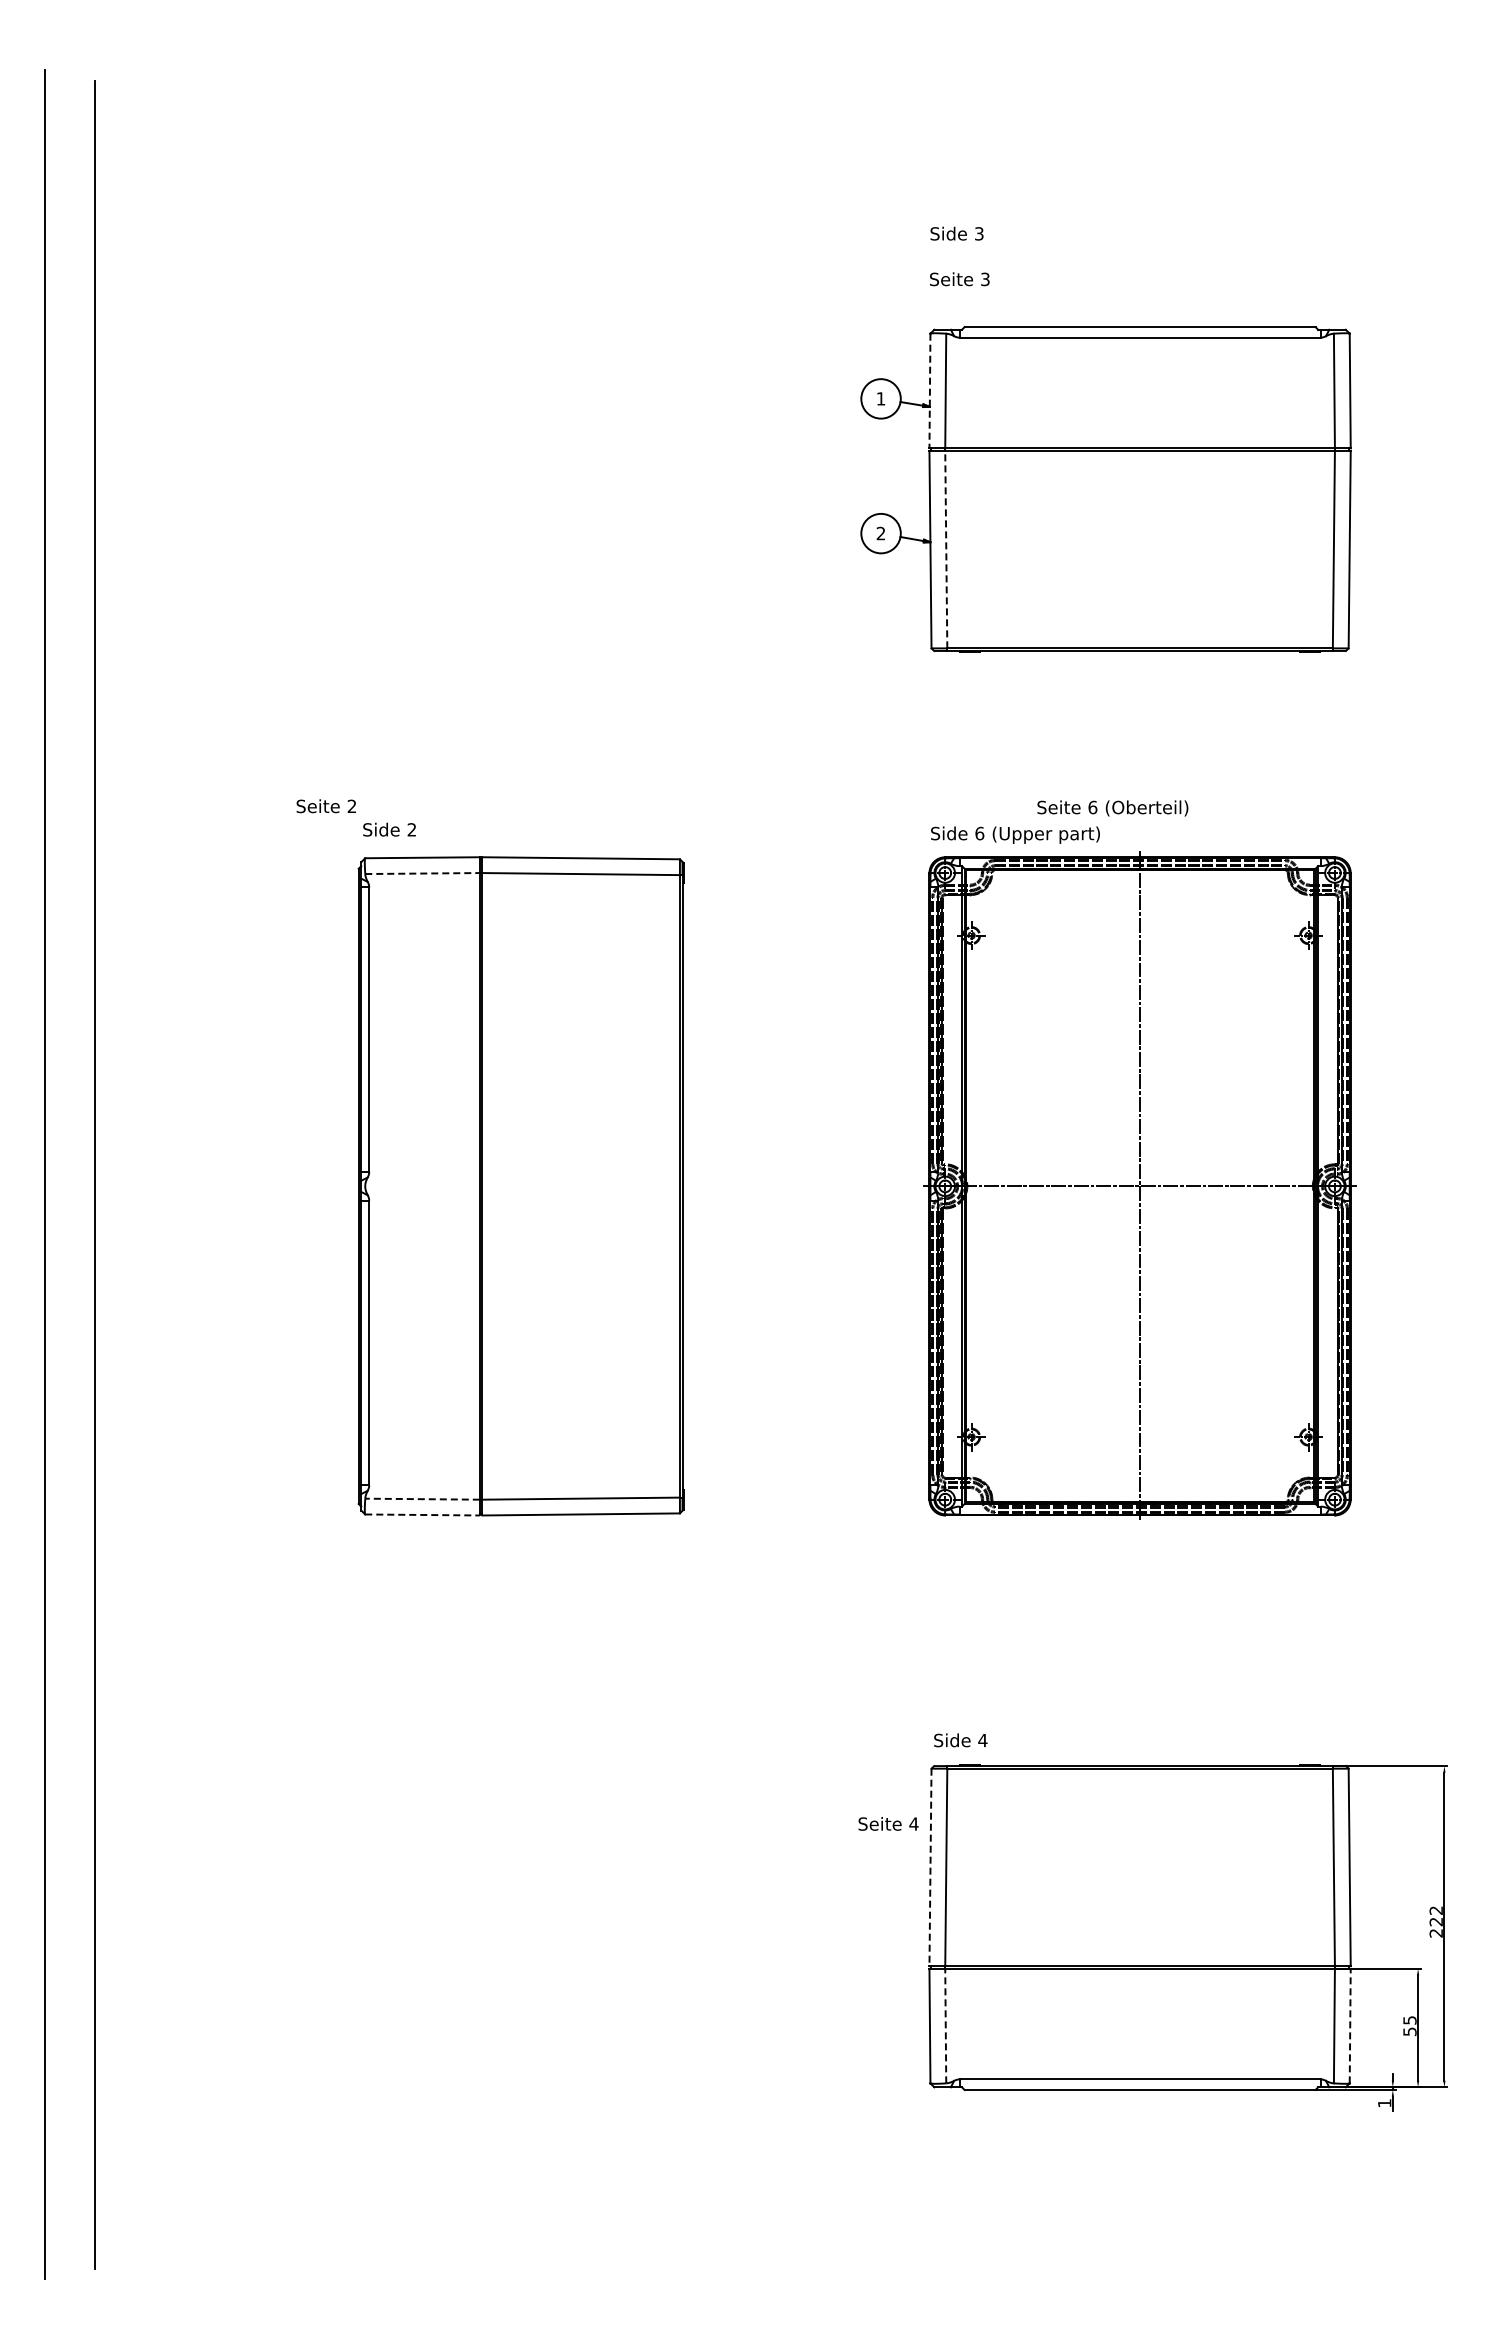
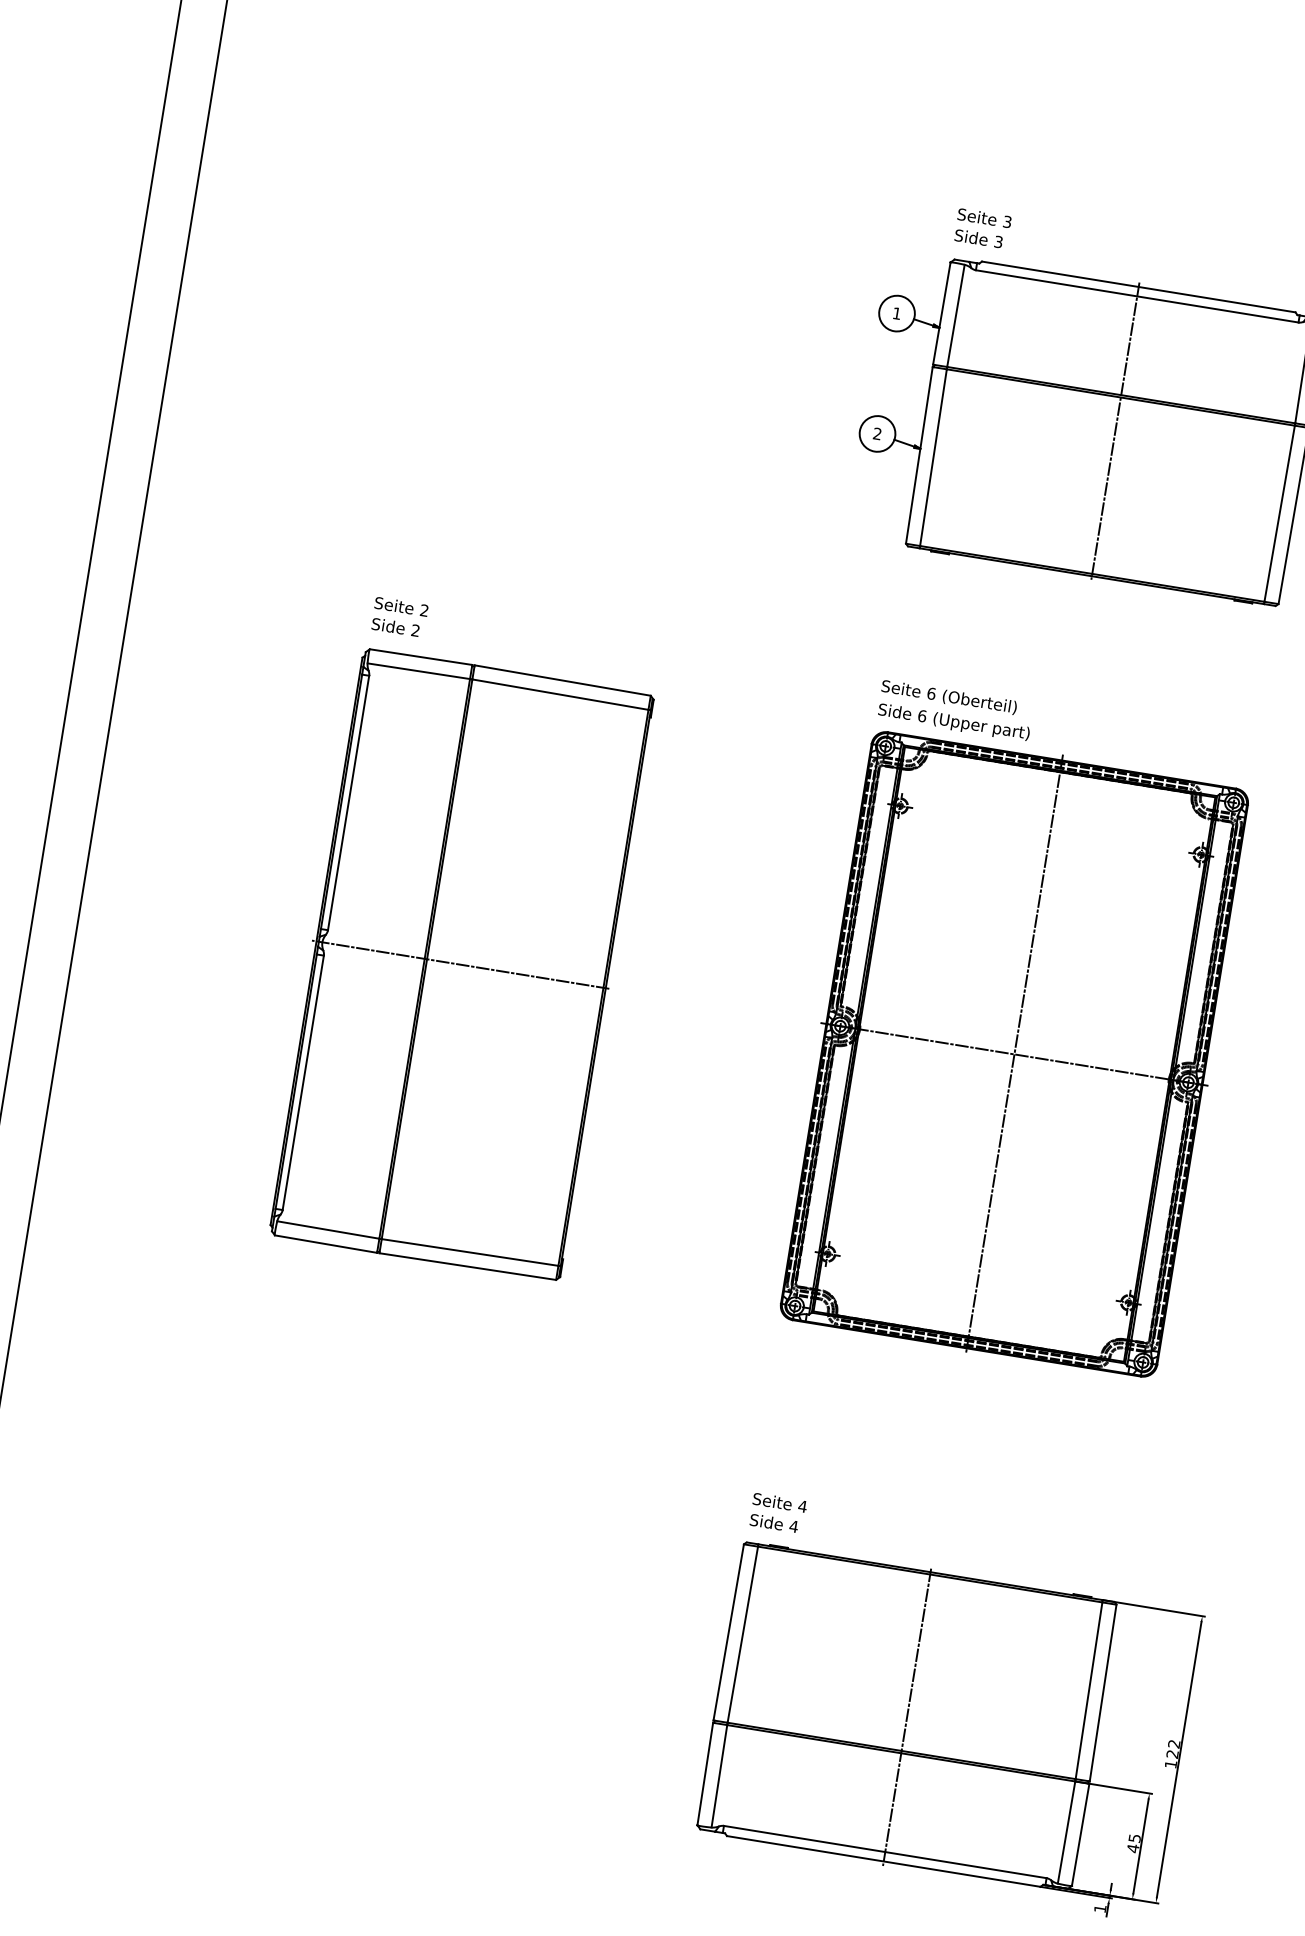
text: (956, 233) -> (978, 238), moved
line: (929, 391) -> (941, 314), dashed -> solid
line: (1140, 488) -> (1115, 431), added
line: (946, 549) -> (933, 457), dashed -> solid
text: (325, 806) -> (400, 606), moved
text: (1112, 808) -> (948, 697), moved
line: (423, 873) -> (419, 671), dashed -> solid
line: (519, 1186) -> (460, 964), added
line: (422, 1499) -> (328, 1230), dashed -> solid
line: (423, 1514) -> (326, 1243), dashed -> solid
text: (888, 1823) -> (780, 1502), moved
line: (930, 1867) -> (728, 1632), dashed -> solid
line: (1140, 1928) -> (907, 1717), added
text: (1435, 1933) -> (1170, 1764), 222 -> 122
line: (945, 2025) -> (719, 1775), dashed -> solid
line: (1350, 2025) -> (1081, 1834), dashed -> solid
text: (1409, 2031) -> (1132, 1848), 55 -> 45

